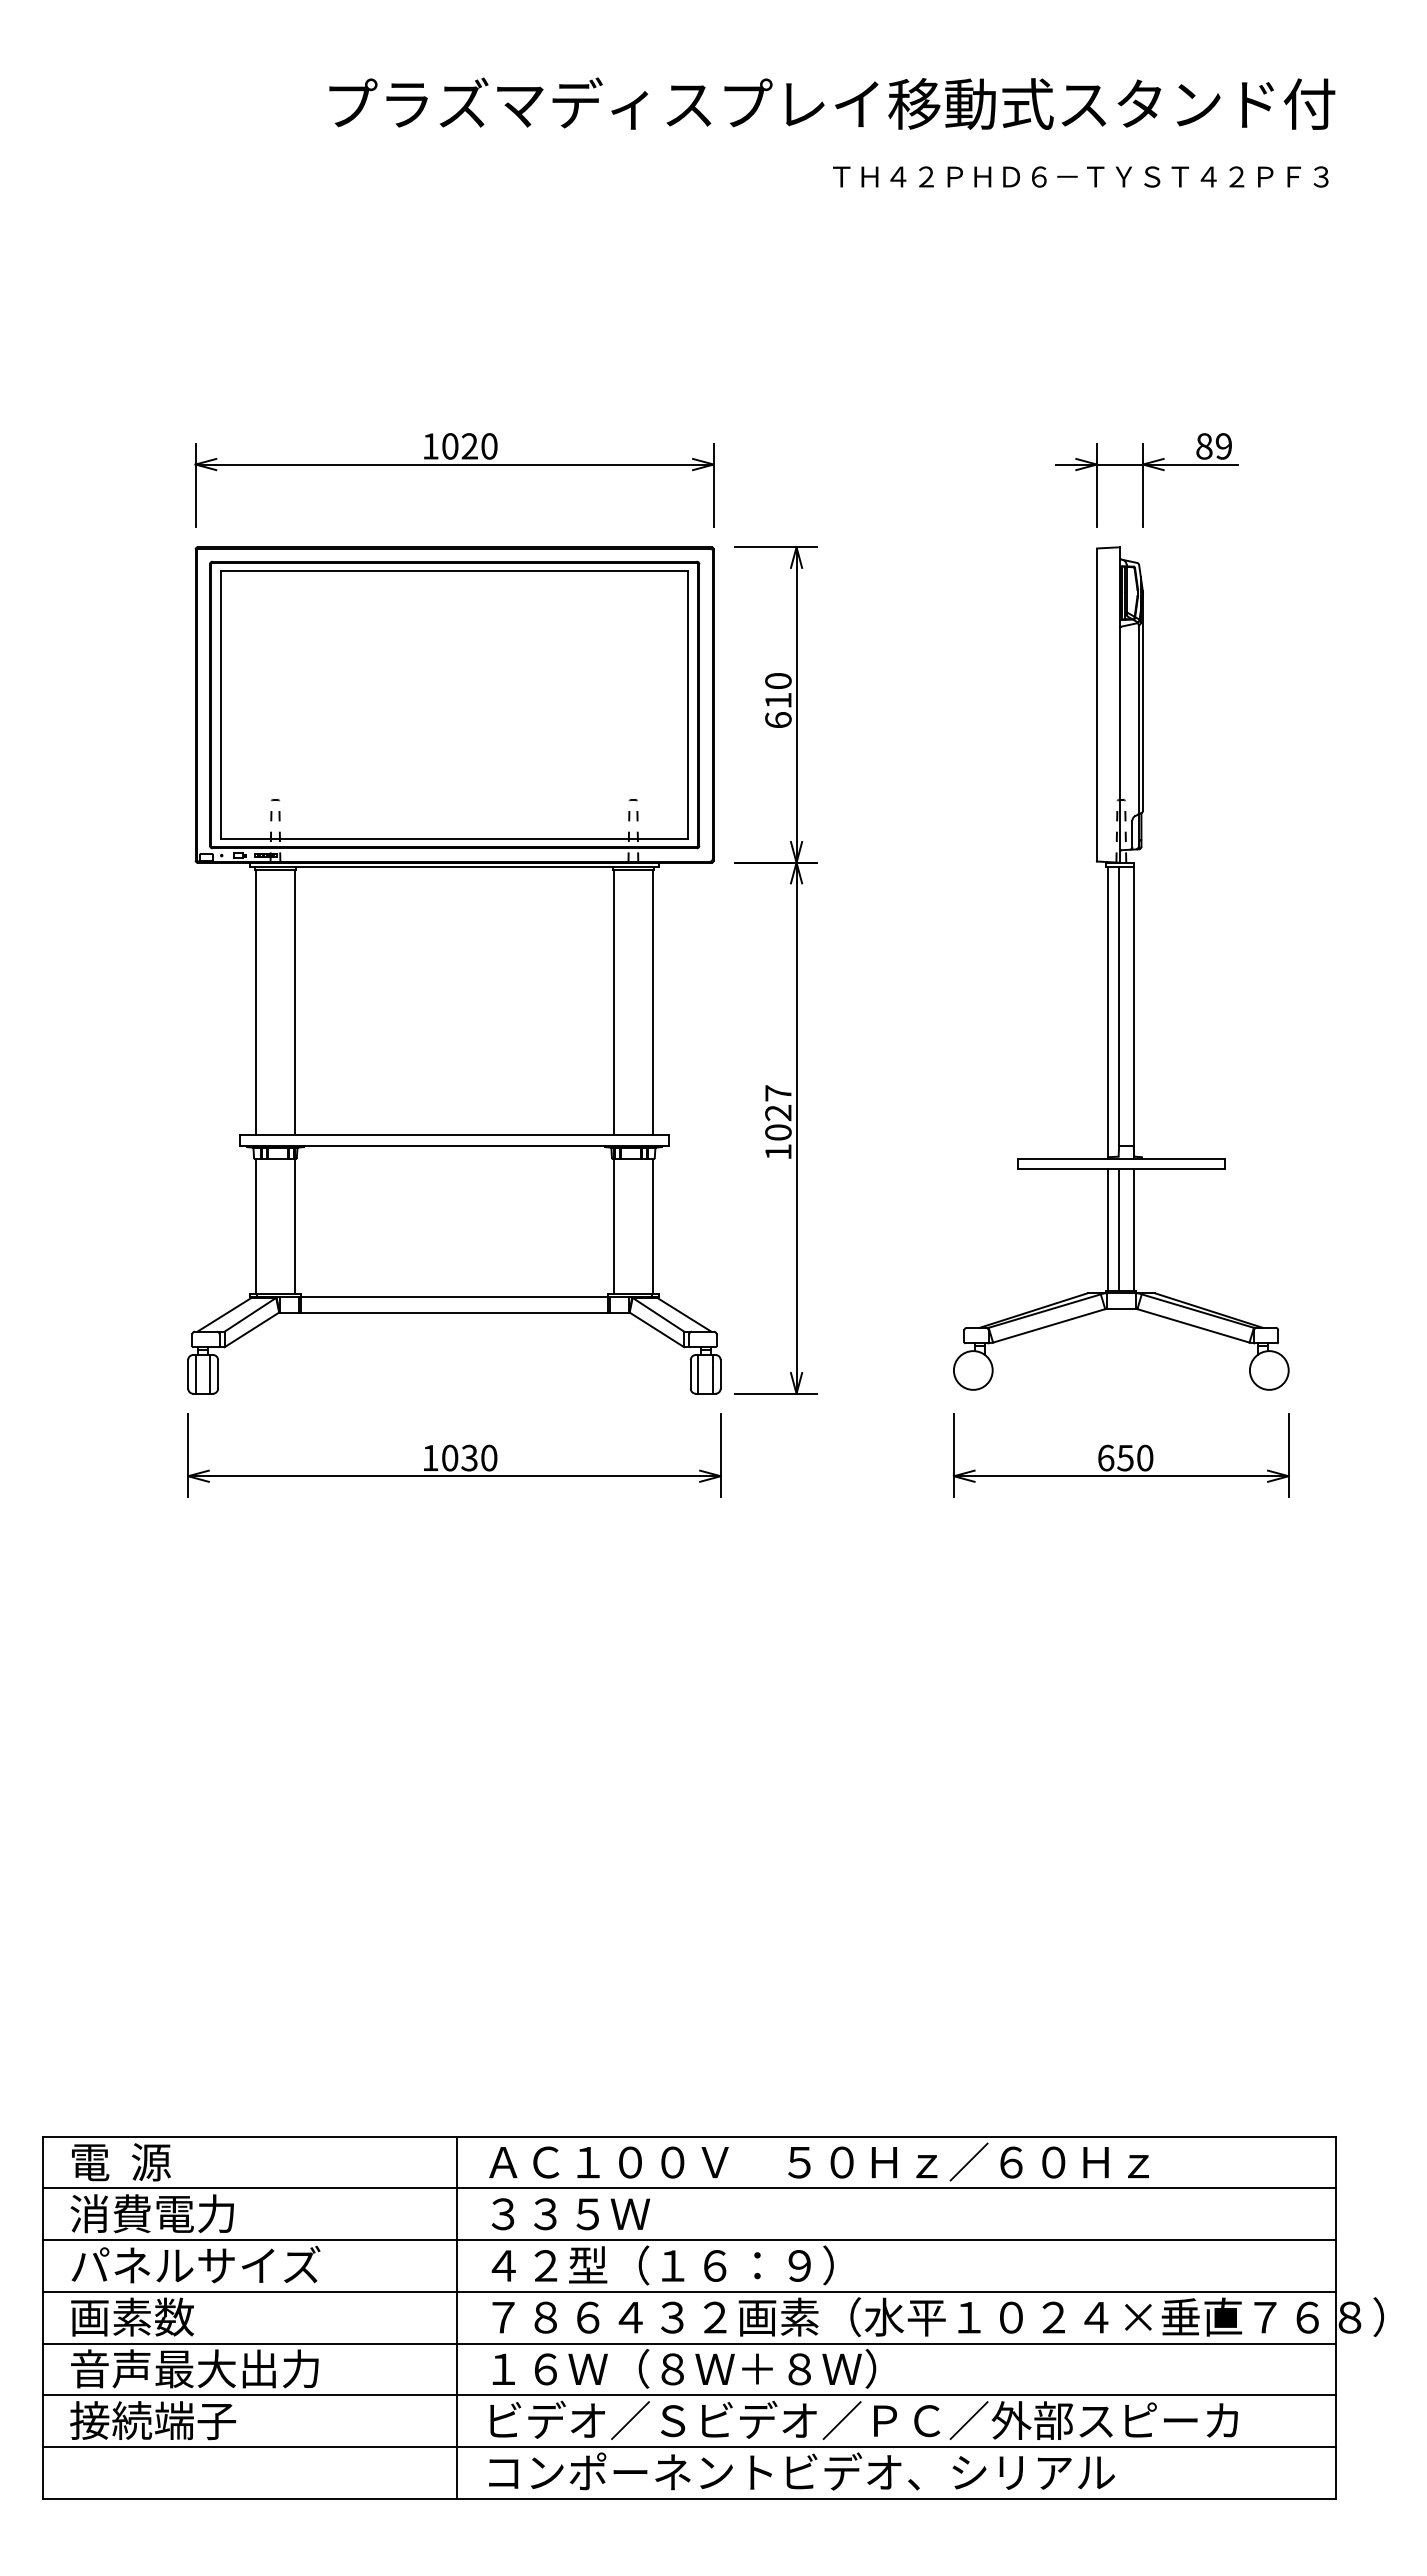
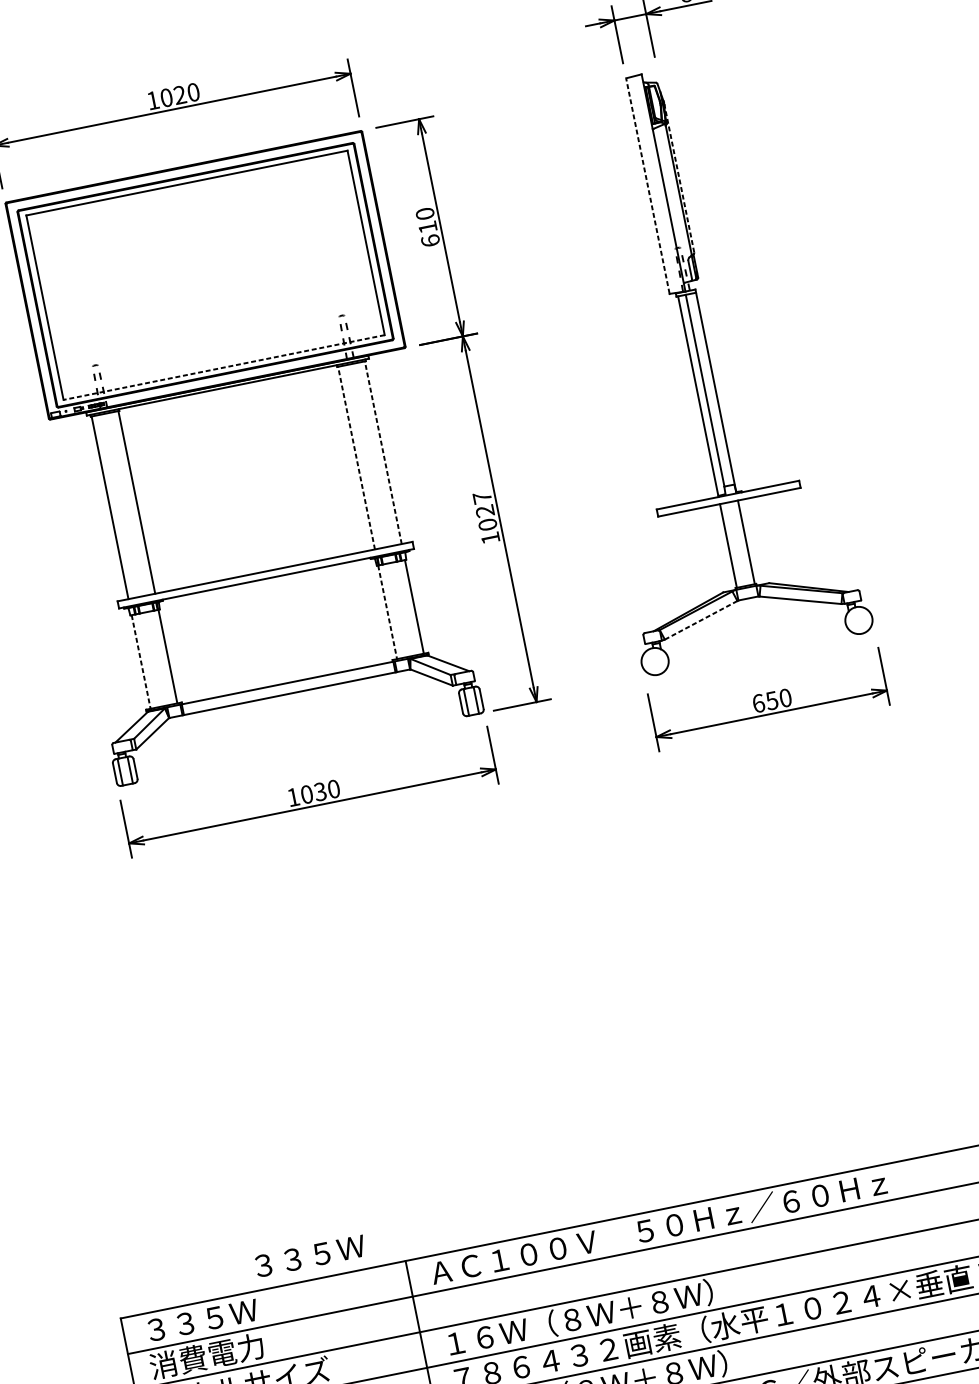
line: (1143, 701) -> (679, 177), solid -> dashed
line: (1097, 704) -> (648, 185), solid -> dashed
line: (454, 838) -> (223, 367), solid -> dashed
line: (613, 1002) -> (356, 458), solid -> dashed
line: (652, 1002) -> (383, 452), solid -> dashed
line: (256, 1226) -> (141, 661), solid -> dashed
line: (613, 1226) -> (387, 612), solid -> dashed
line: (1119, 1229) -> (736, 544), removed
line: (1049, 1325) -> (701, 620), solid -> dashed
text: (154, 2162) -> (201, 1320), 電  源 -> ３３５Ｗ
text: (571, 2214) -> (310, 1256), moved
text: (683, 2265) -> (579, 1318), ４２型（１６：９） -> １６Ｗ（８Ｗ＋８Ｗ）

